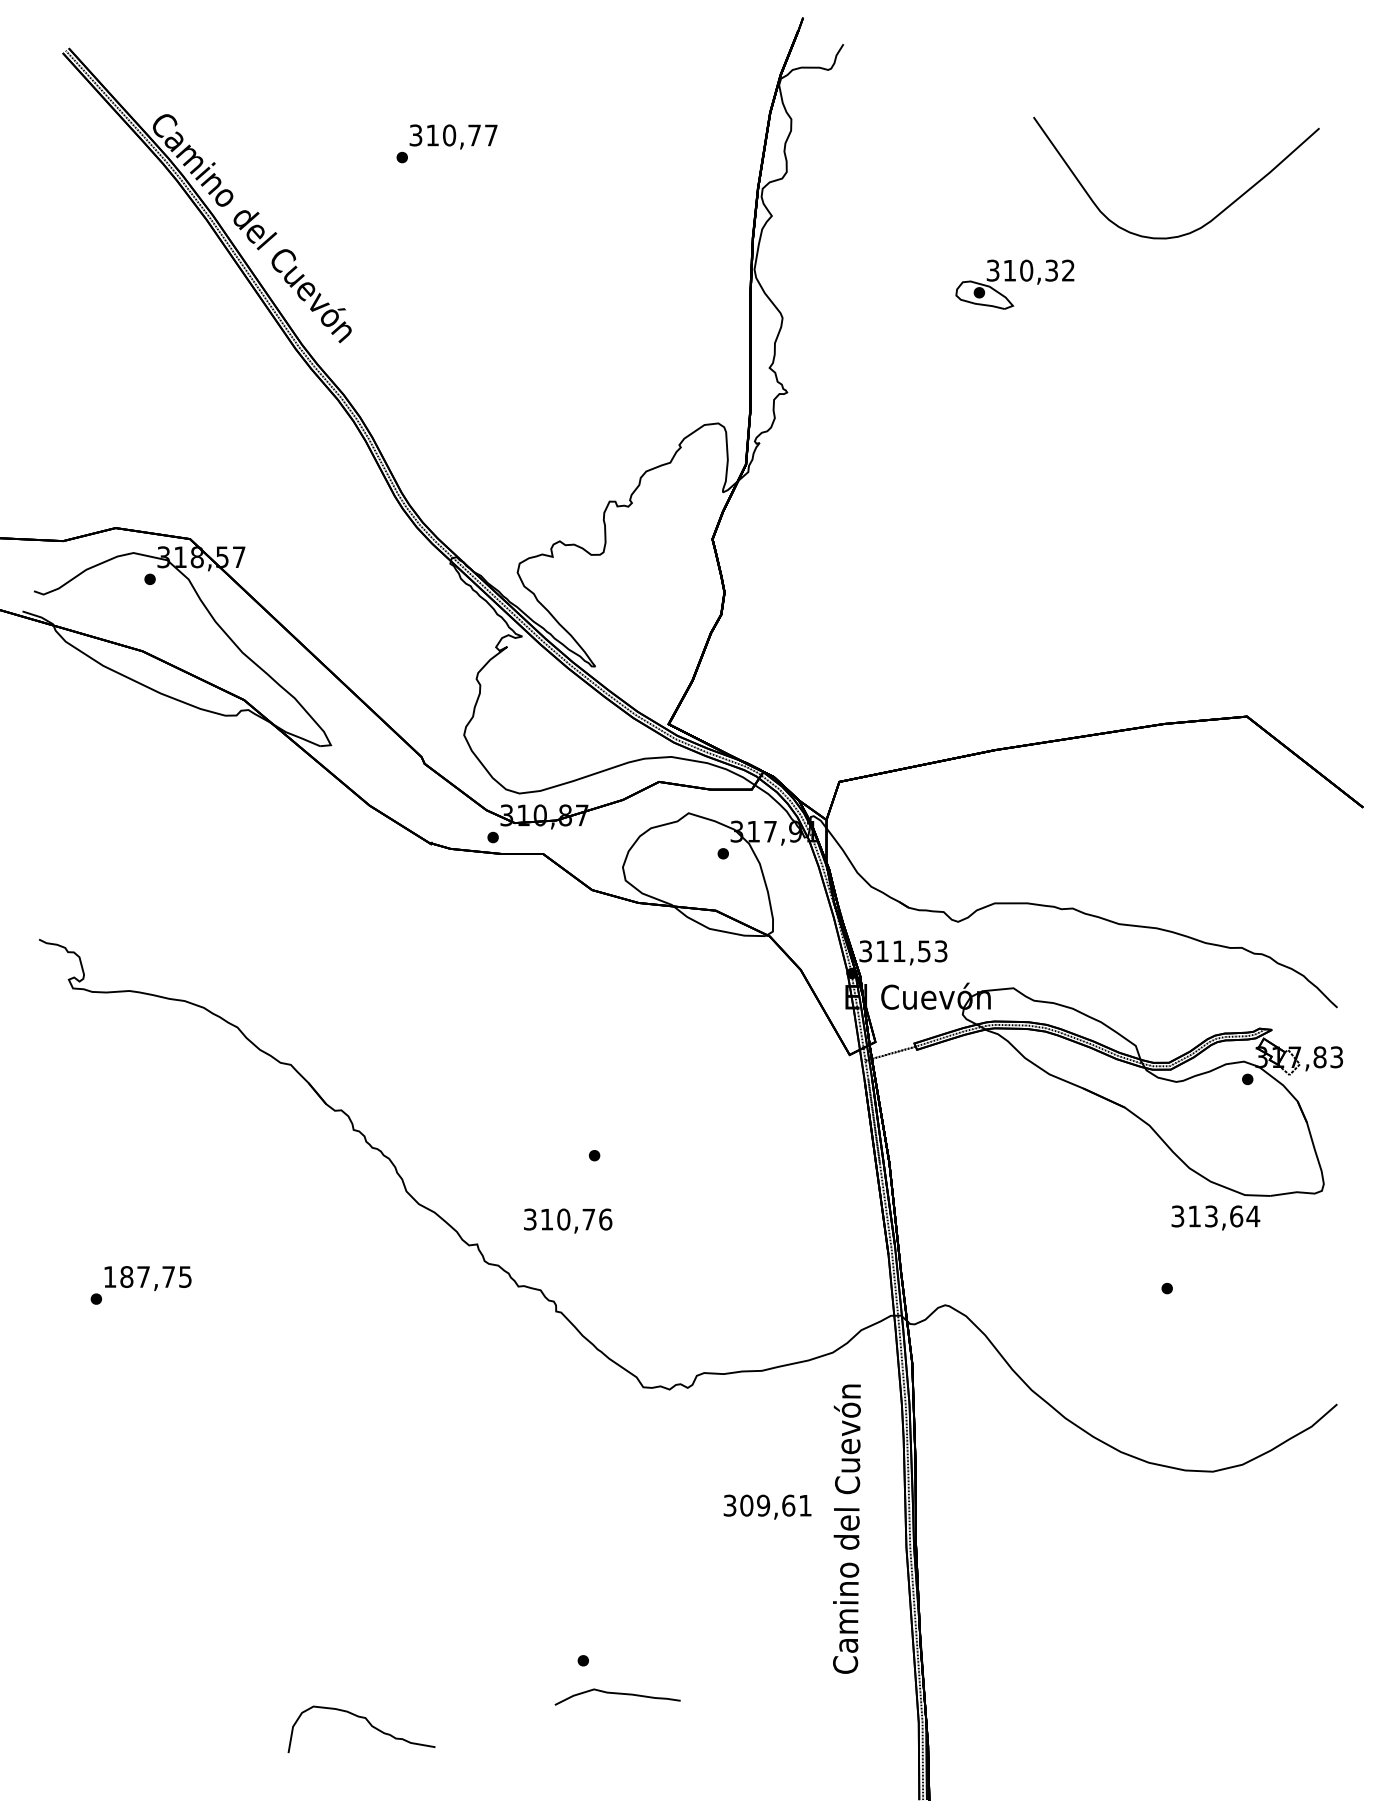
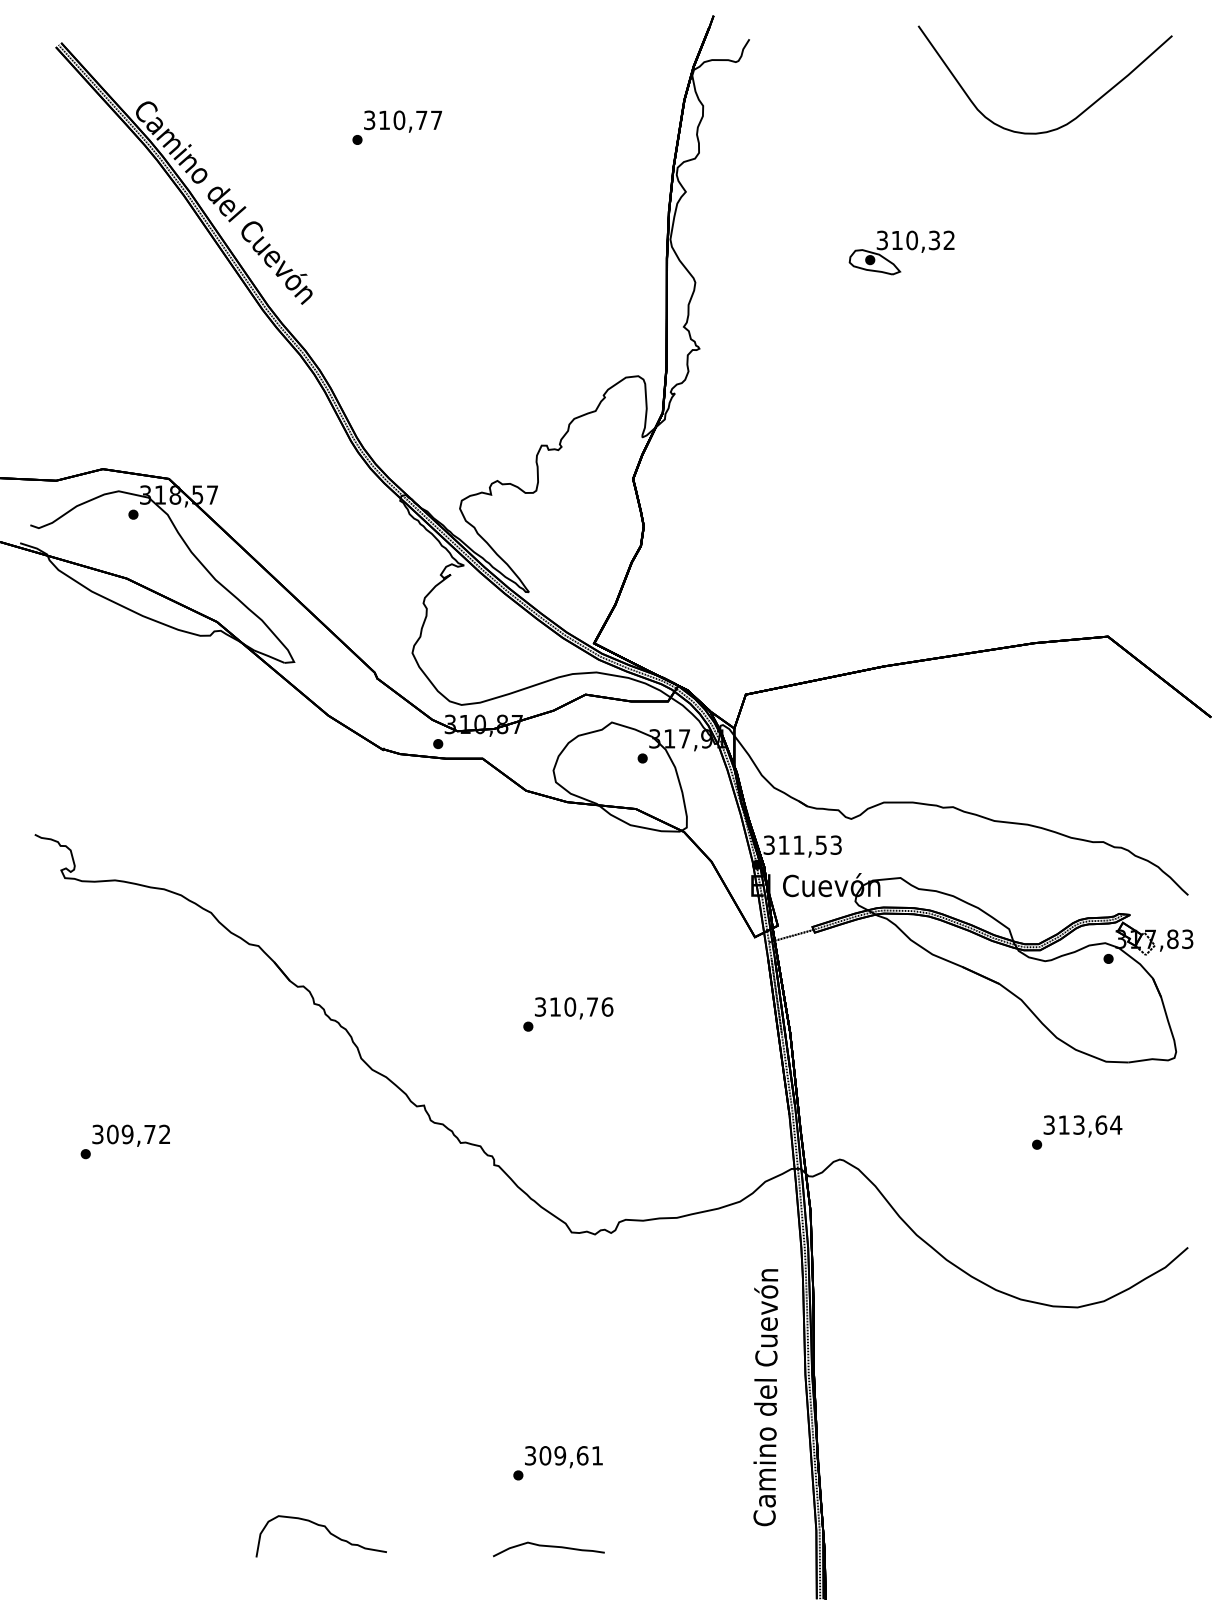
curve: (1205, 223) -> (1071, 120), moved
text: (1215, 1217) -> (1082, 1126), moved
text: (568, 1220) -> (574, 1007), moved
text: (147, 1276) -> (131, 1134), 187,75 -> 309,72
text: (767, 1506) -> (563, 1456), moved
text: (846, 1528) -> (765, 1397), moved
curve: (617, 1694) -> (548, 1547), moved

